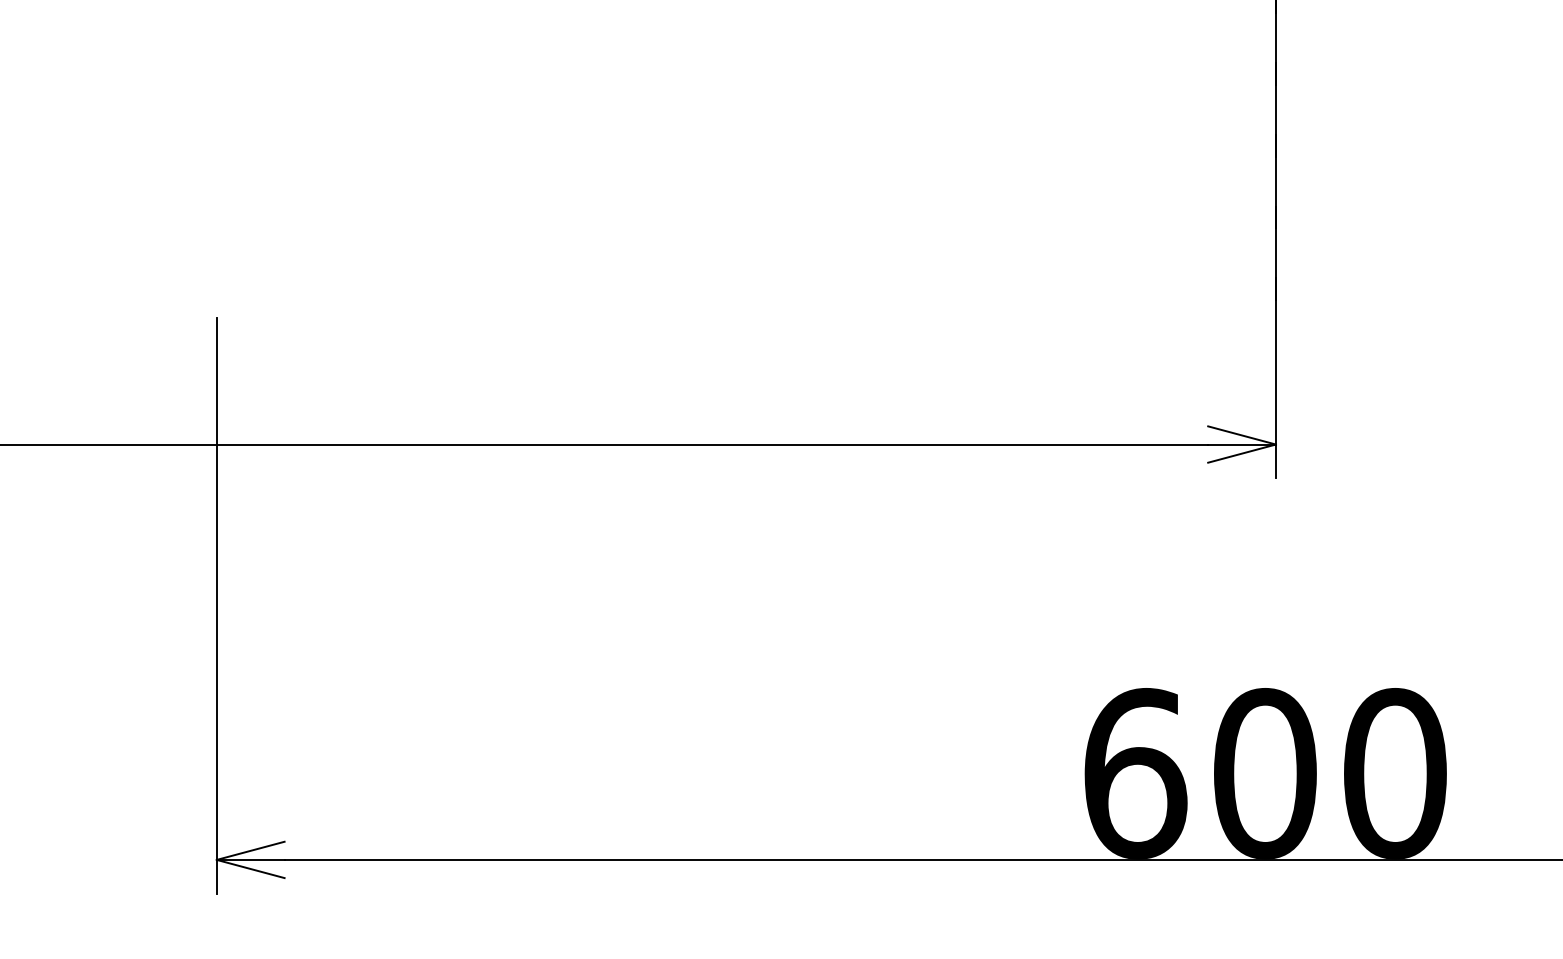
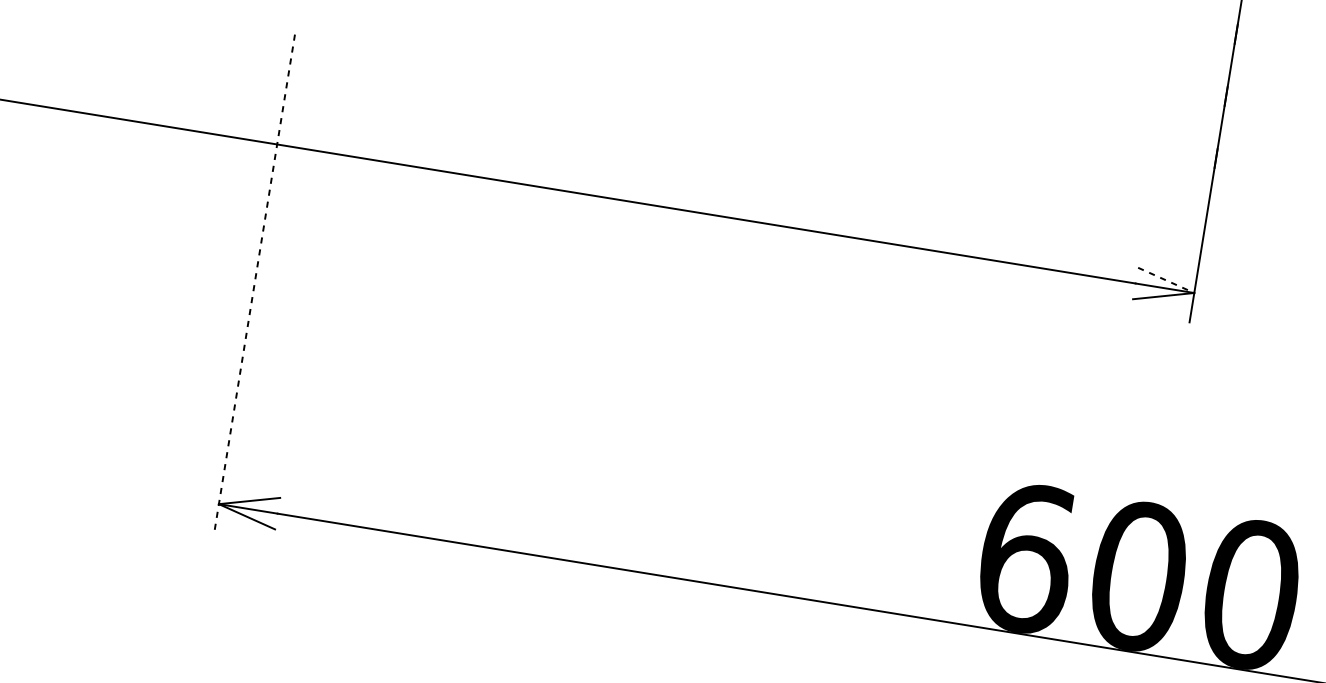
line: (1242, 435) -> (1166, 280), solid -> dashed
line: (216, 606) -> (254, 284), solid -> dashed

